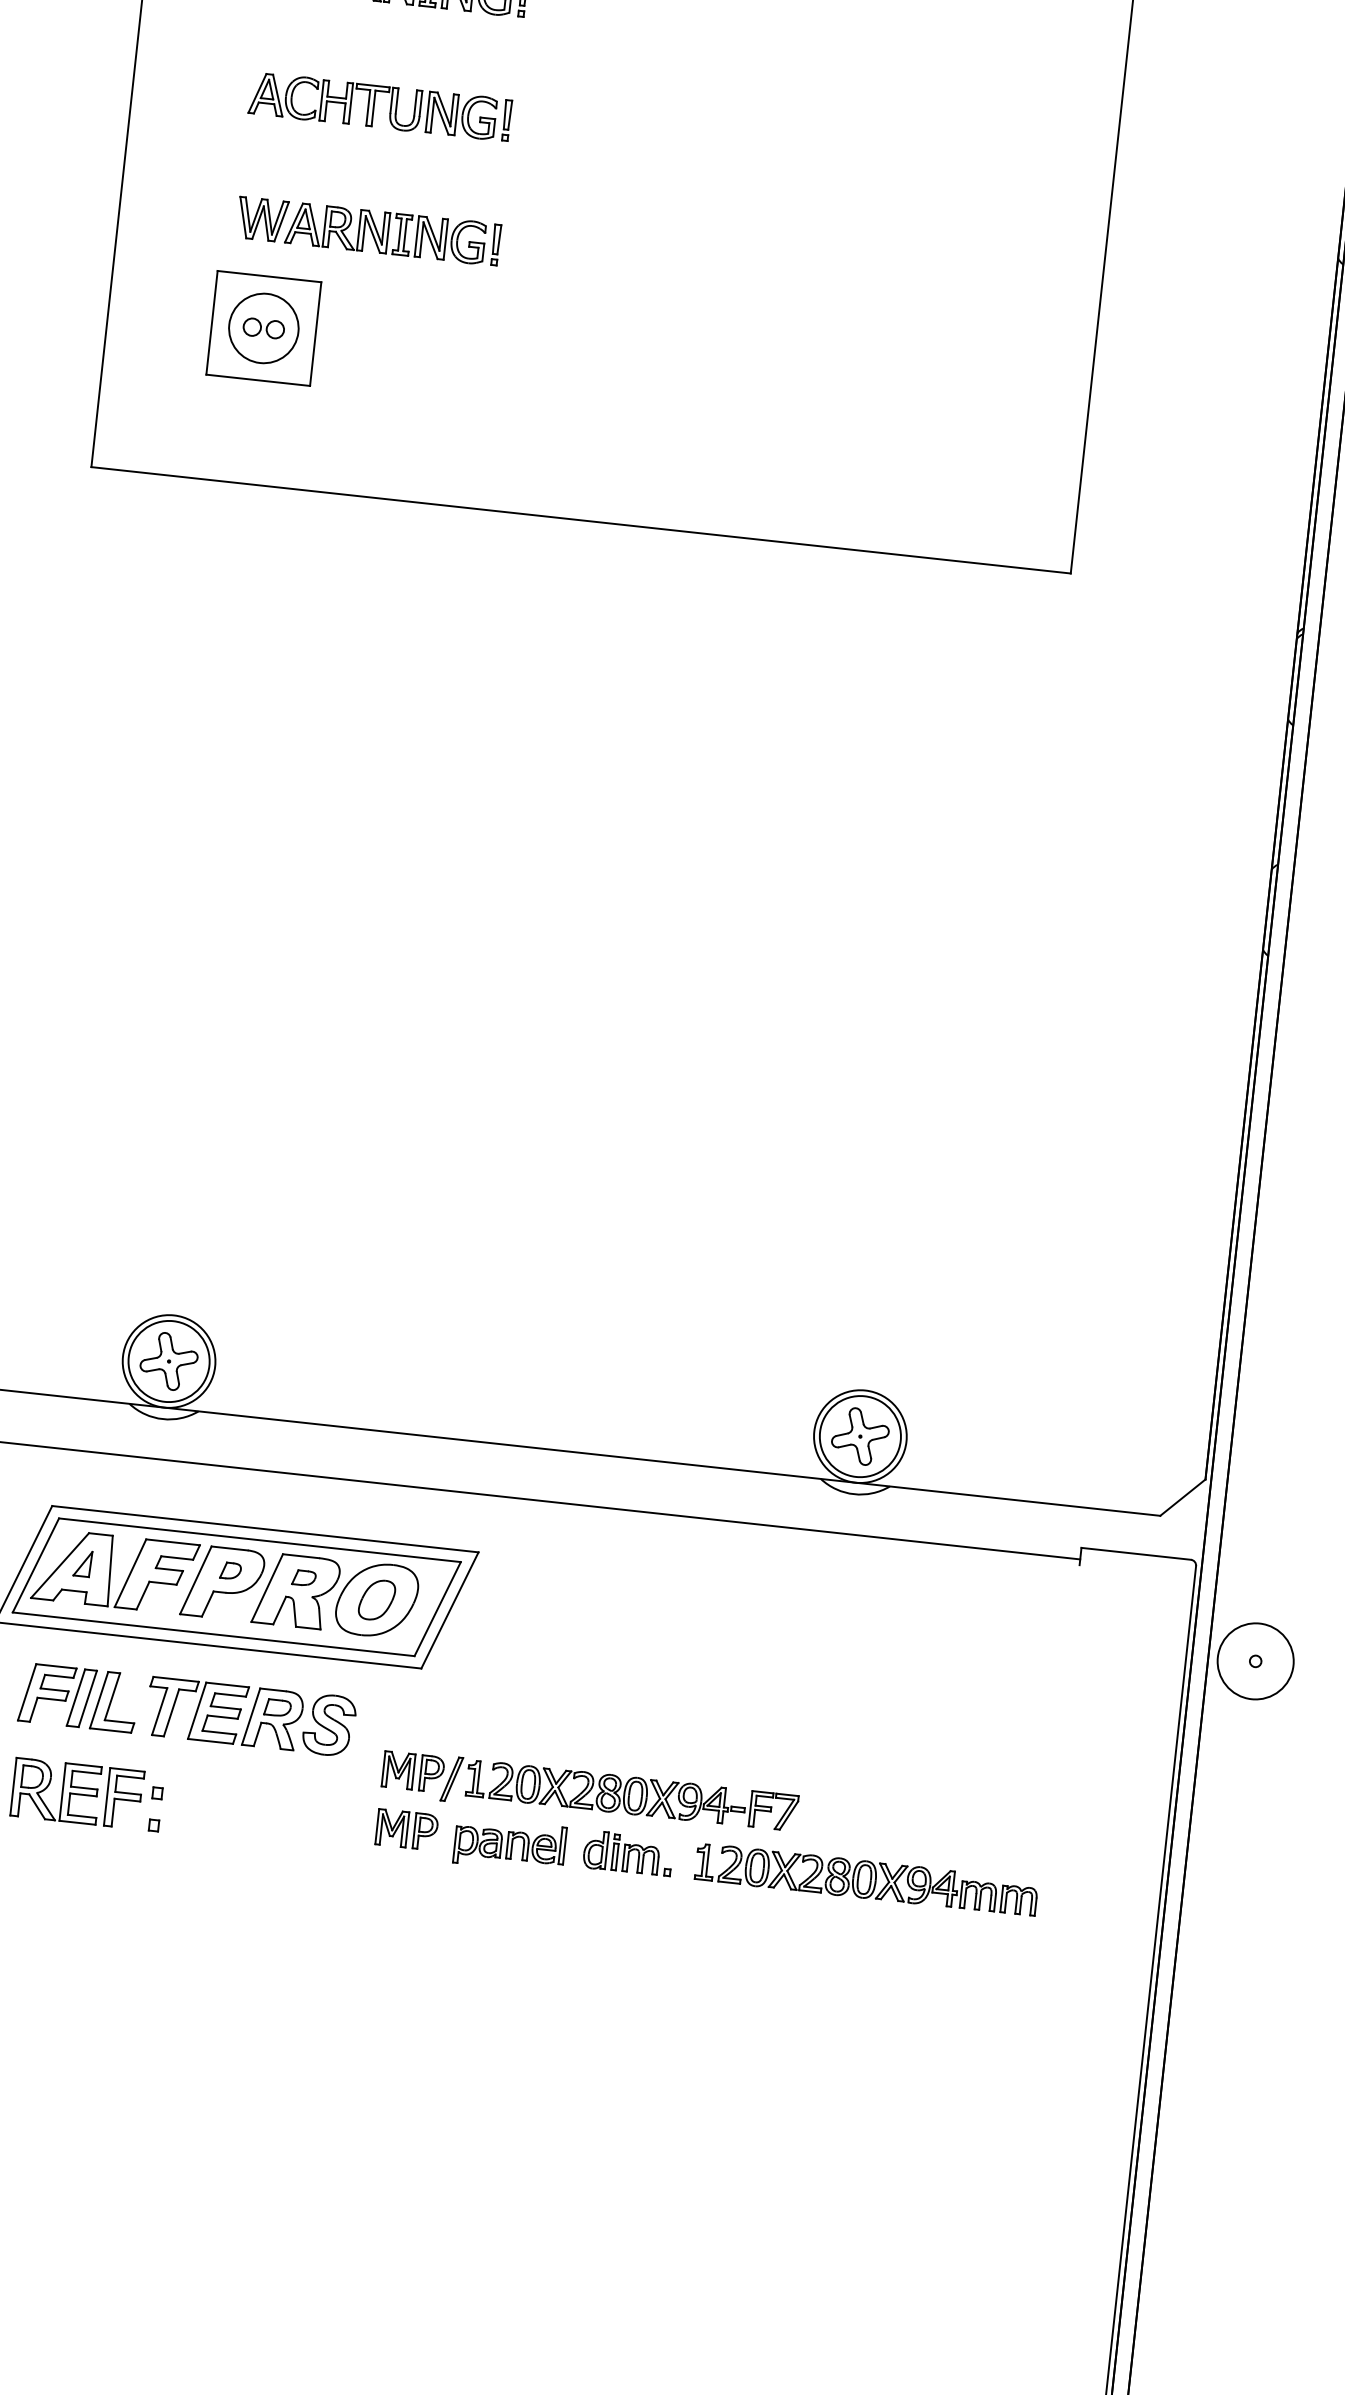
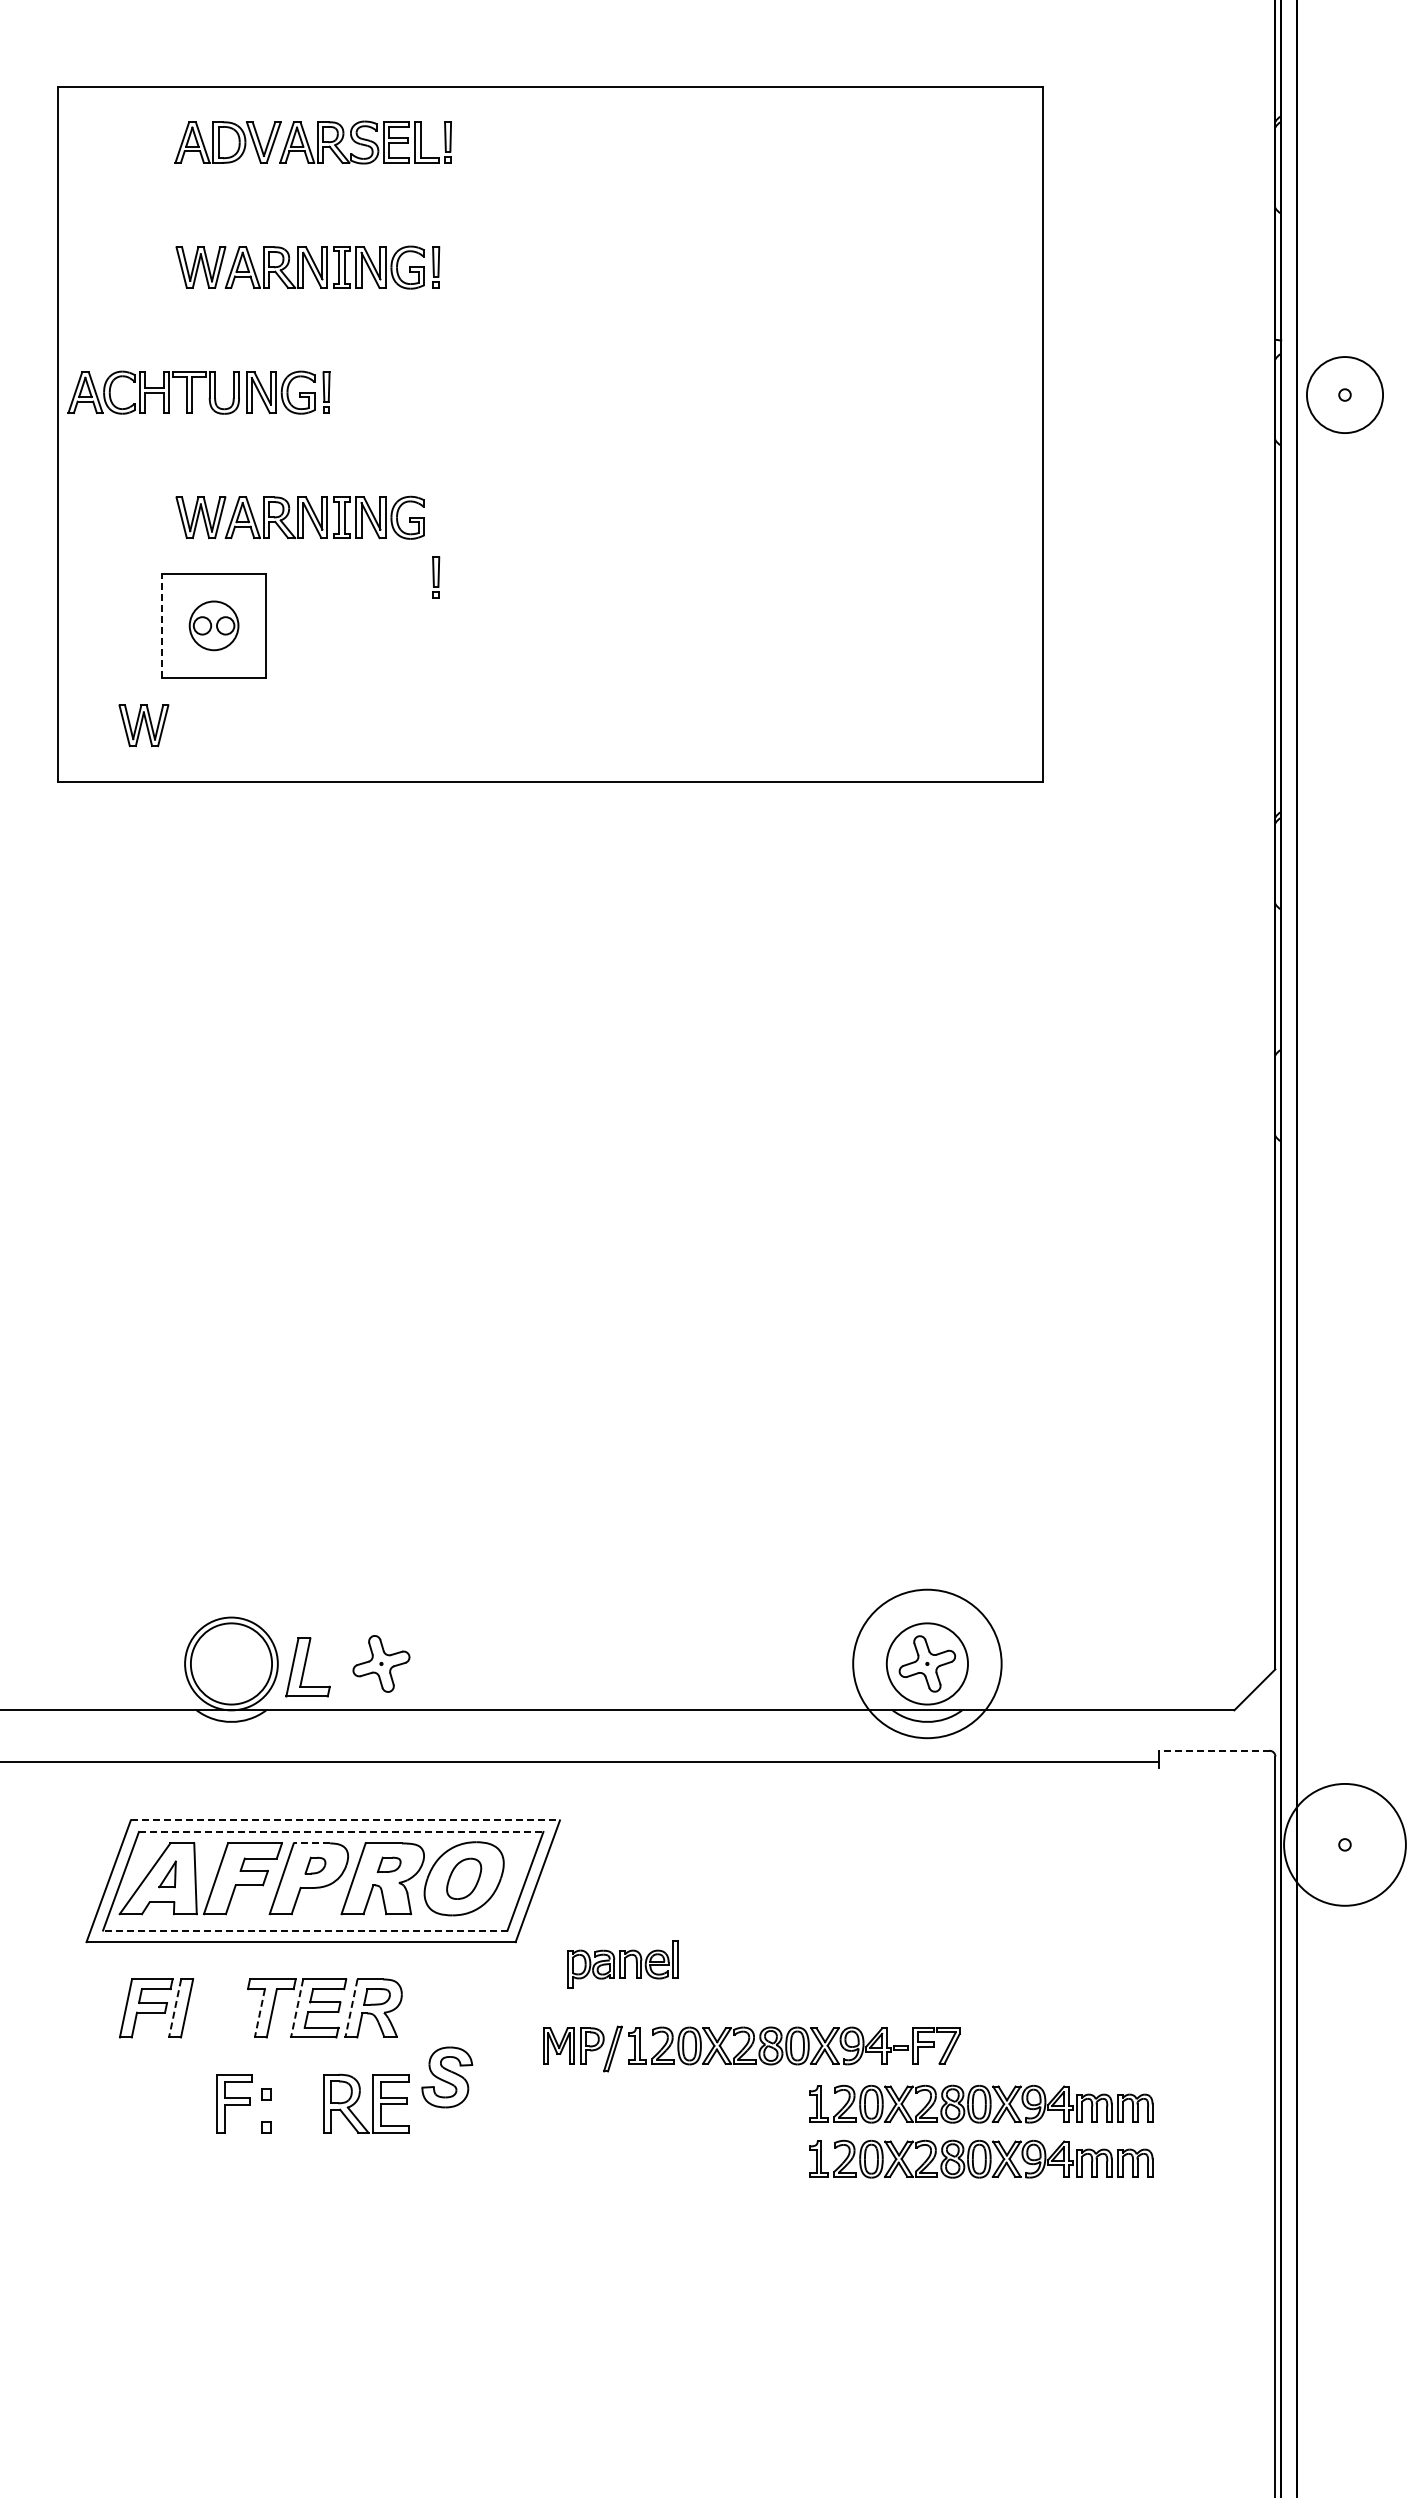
part: (379, 106) -> (198, 392), moved
part: (496, 244) -> (436, 577), moved
line: (211, 322) -> (161, 625), solid -> dashed
circle: (263, 328) -> (213, 625), size x0.7
part: (182, 419) -> (143, 725), added
part: (169, 1361) -> (381, 1663), moved
circle: (860, 1436) -> (927, 1663), size x1.6
line: (265, 1529) -> (345, 1820), solid -> dashed
line: (260, 1539) -> (341, 1831), solid -> dashed
line: (229, 1548) -> (311, 1843), solid -> dashed
line: (1136, 1553) -> (1214, 1750), solid -> dashed
line: (212, 1634) -> (304, 1930), solid -> dashed
circle: (1255, 1660) -> (1344, 1844), size x1.6
line: (76, 1697) -> (175, 2008), solid -> dashed
part: (114, 1701) -> (307, 1667), moved
line: (197, 1710) -> (297, 2008), solid -> dashed
line: (159, 1711) -> (259, 2013), solid -> dashed
line: (251, 1716) -> (351, 2008), solid -> dashed
part: (329, 1725) -> (447, 2077), moved
part: (56, 1791) -> (366, 2103), moved
part: (589, 1793) -> (751, 2048), moved
part: (406, 1829) -> (518, 2103), removed
part: (509, 1845) -> (622, 1964), moved
part: (627, 1853) -> (740, 2103), removed
part: (860, 1933) -> (981, 2158), added

